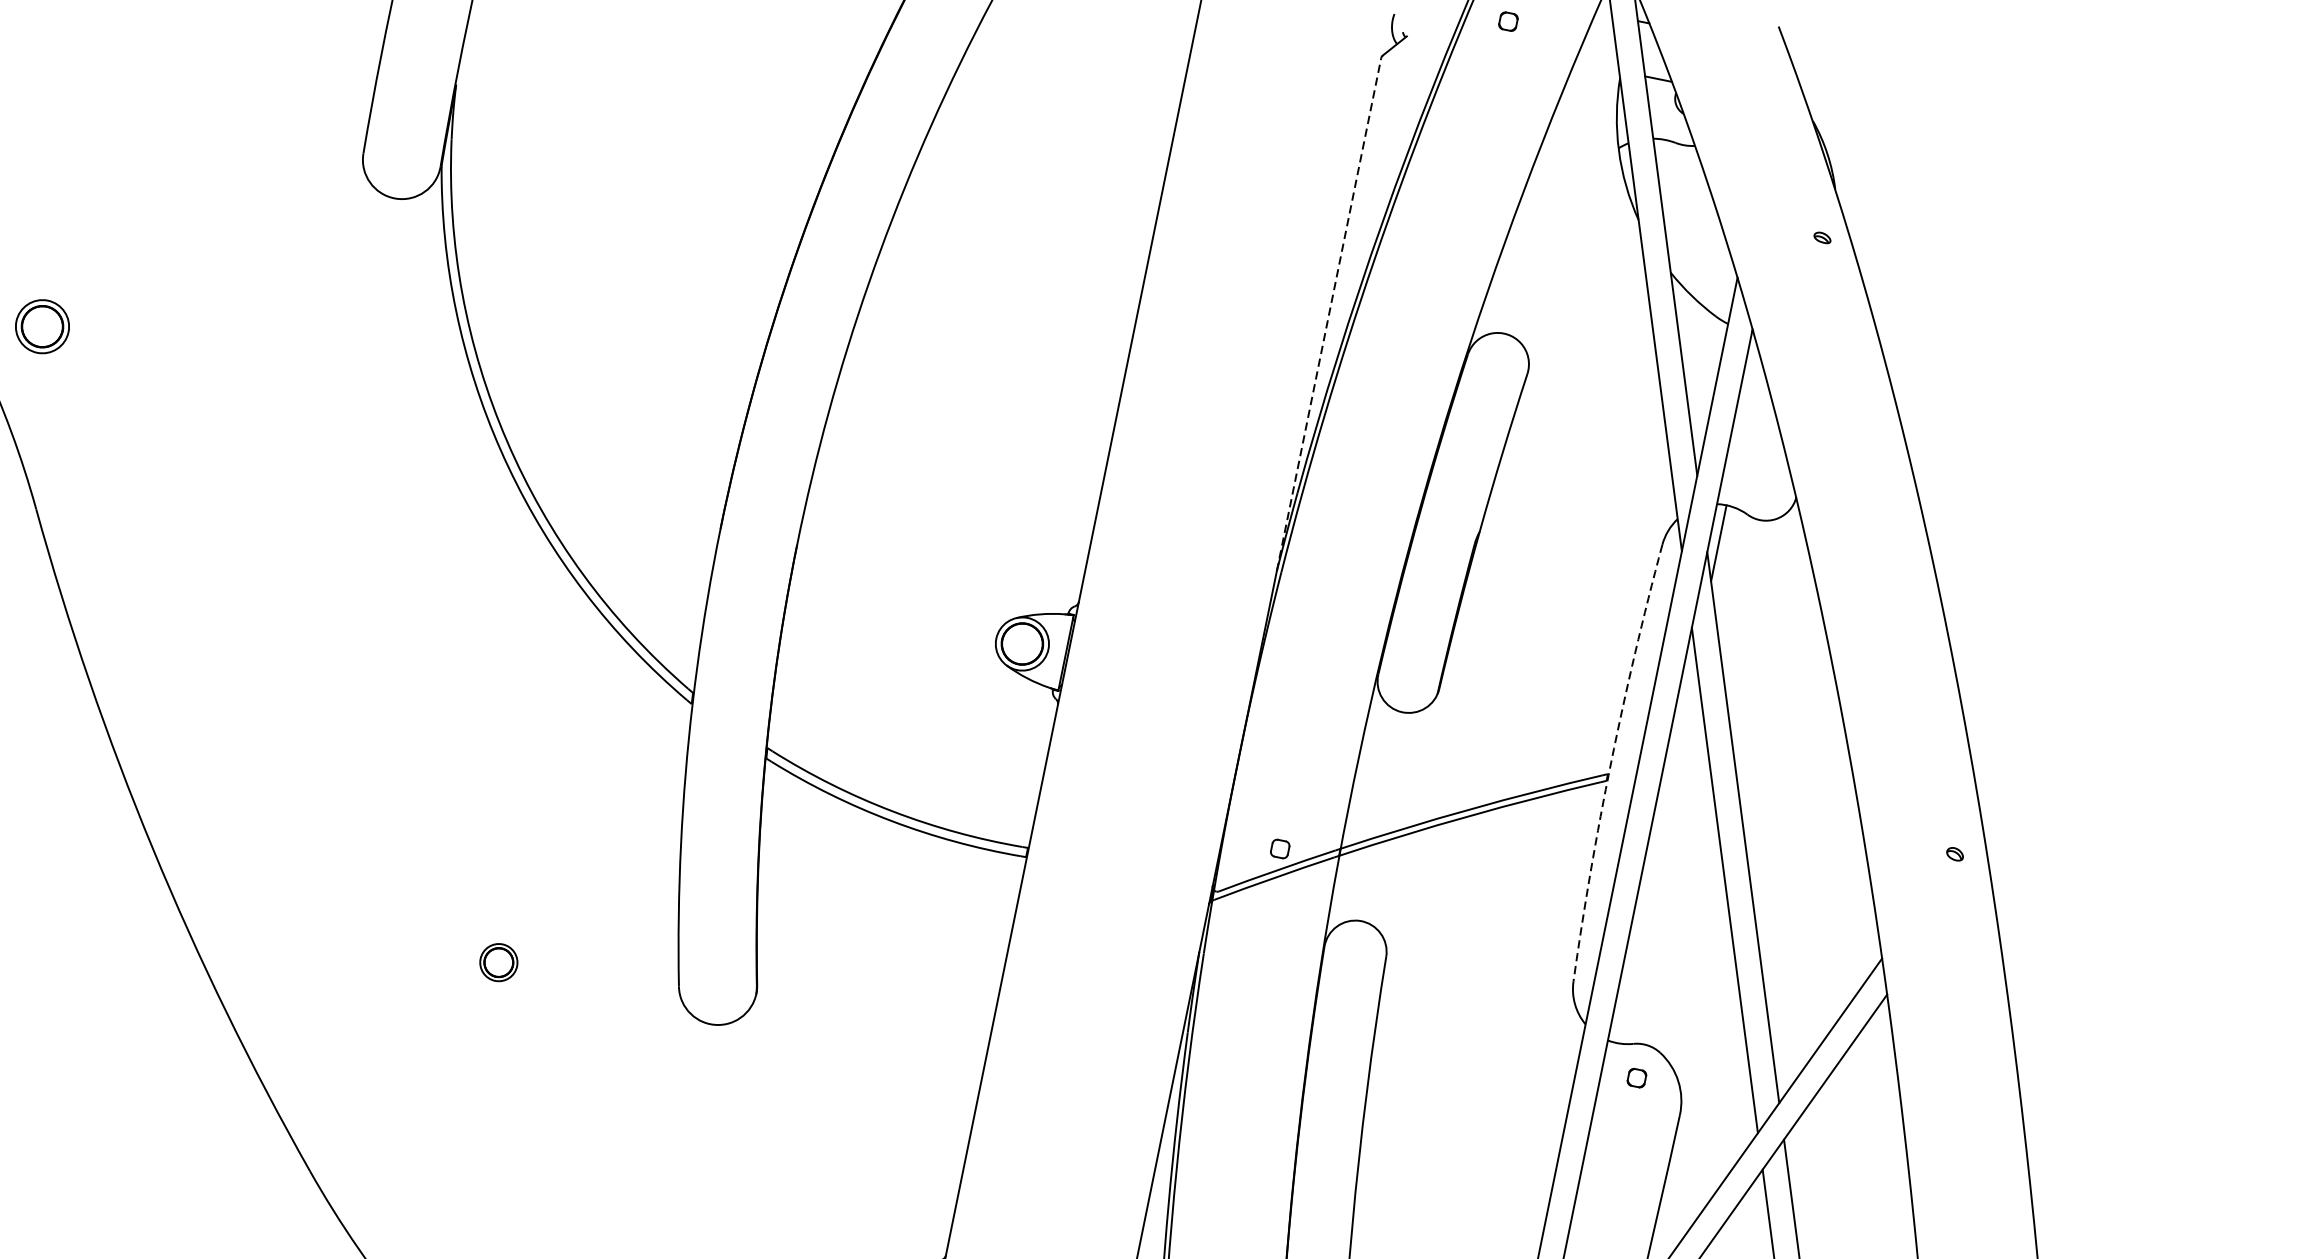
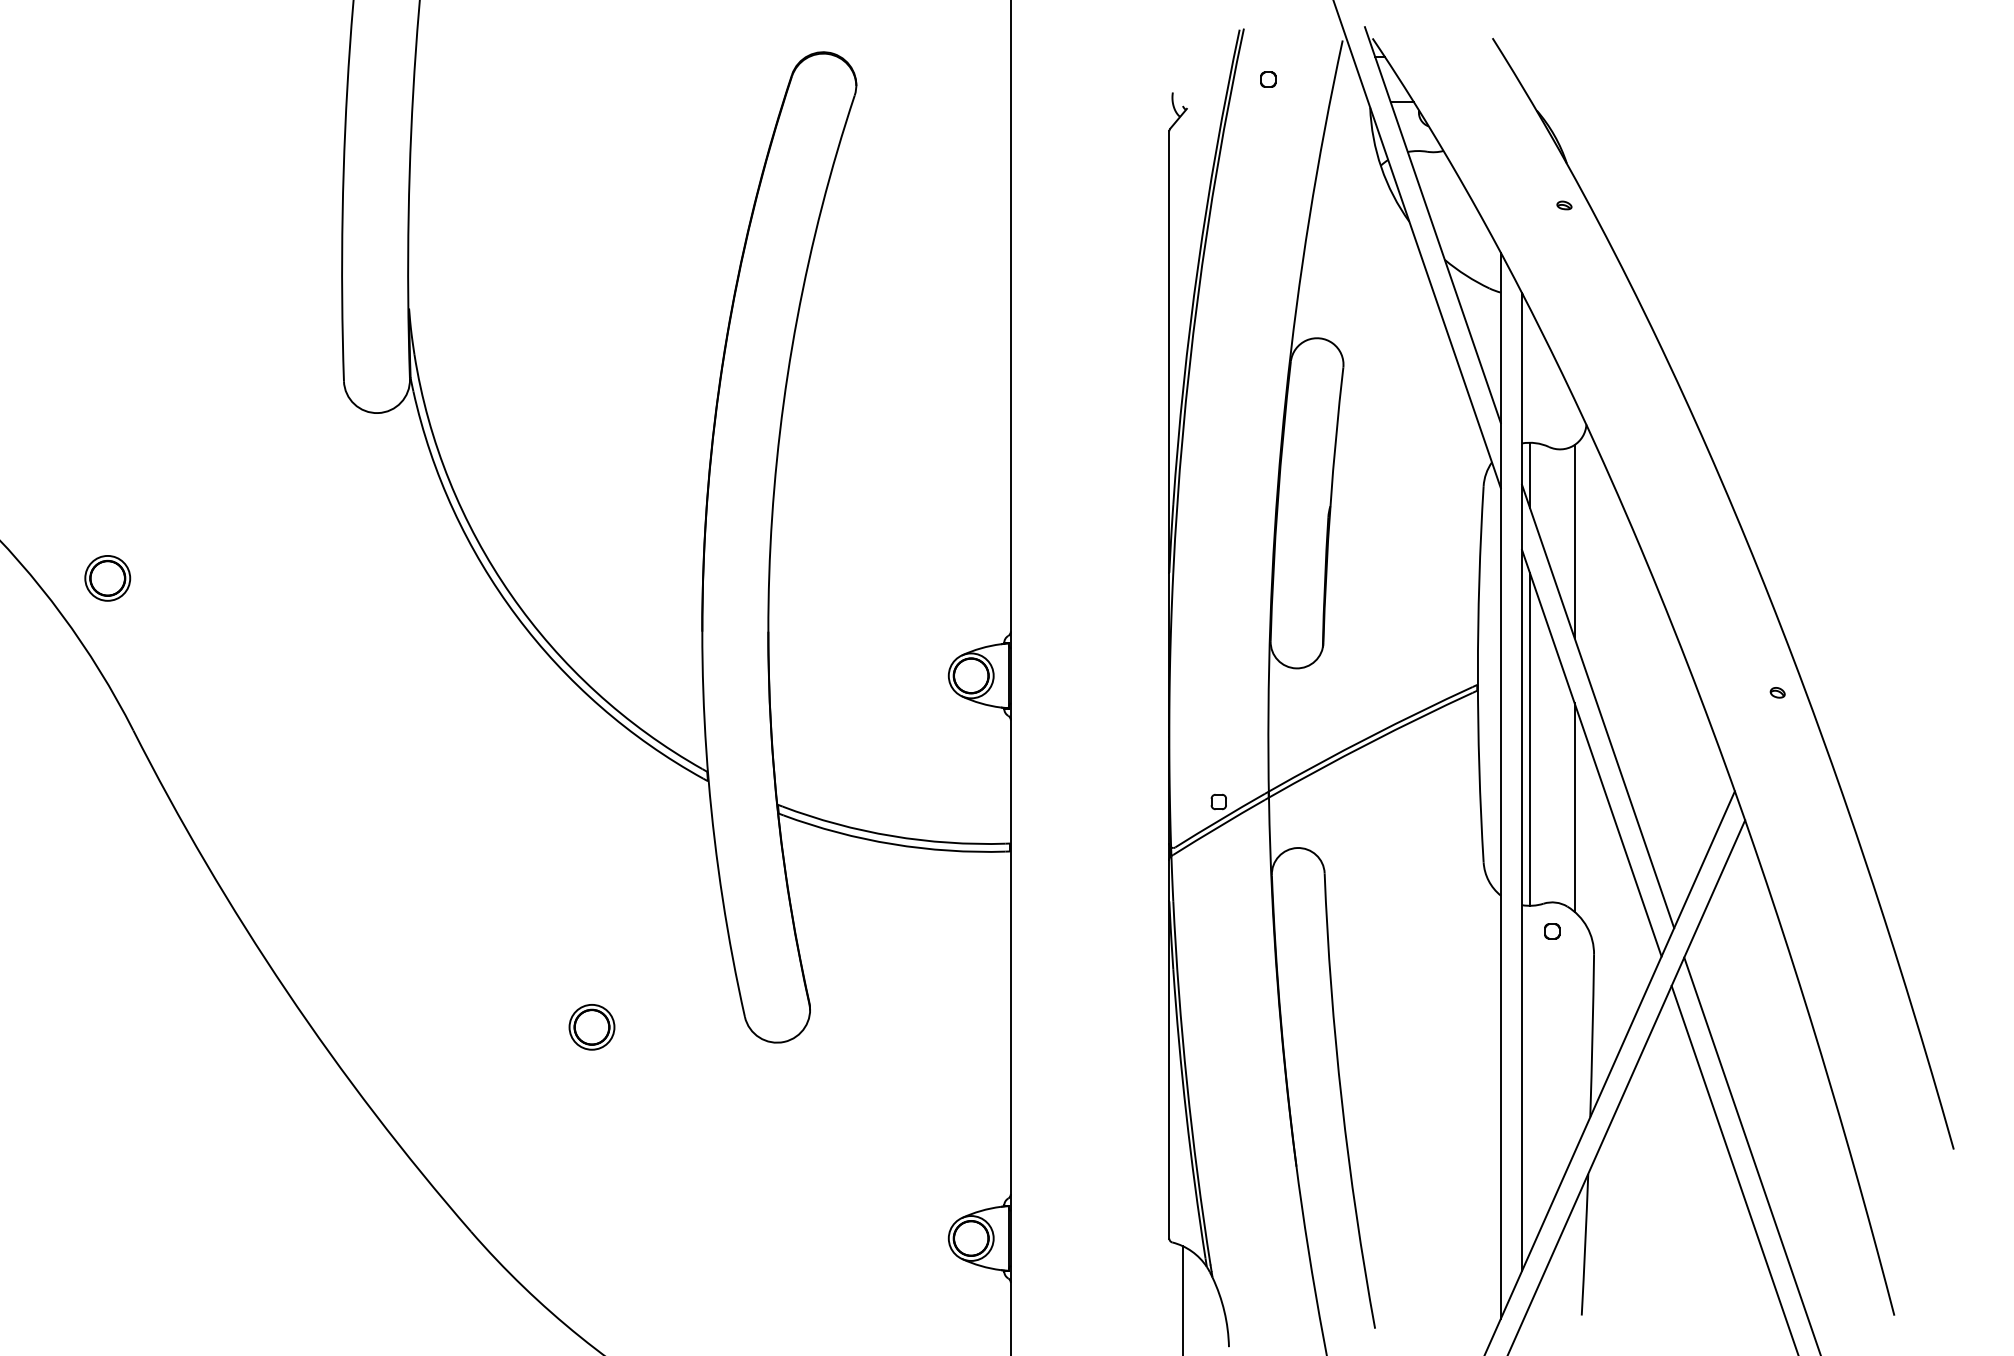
line: (1329, 315) -> (1169, 352), dashed -> solid
line: (1754, 630) -> (1574, 541), added
arc: (1610, 762) -> (1477, 674), dashed -> solid
line: (1656, 850) -> (1530, 739), added
line: (1691, 939) -> (1574, 807), added
part: (498, 962) -> (591, 1027), size x1.43

